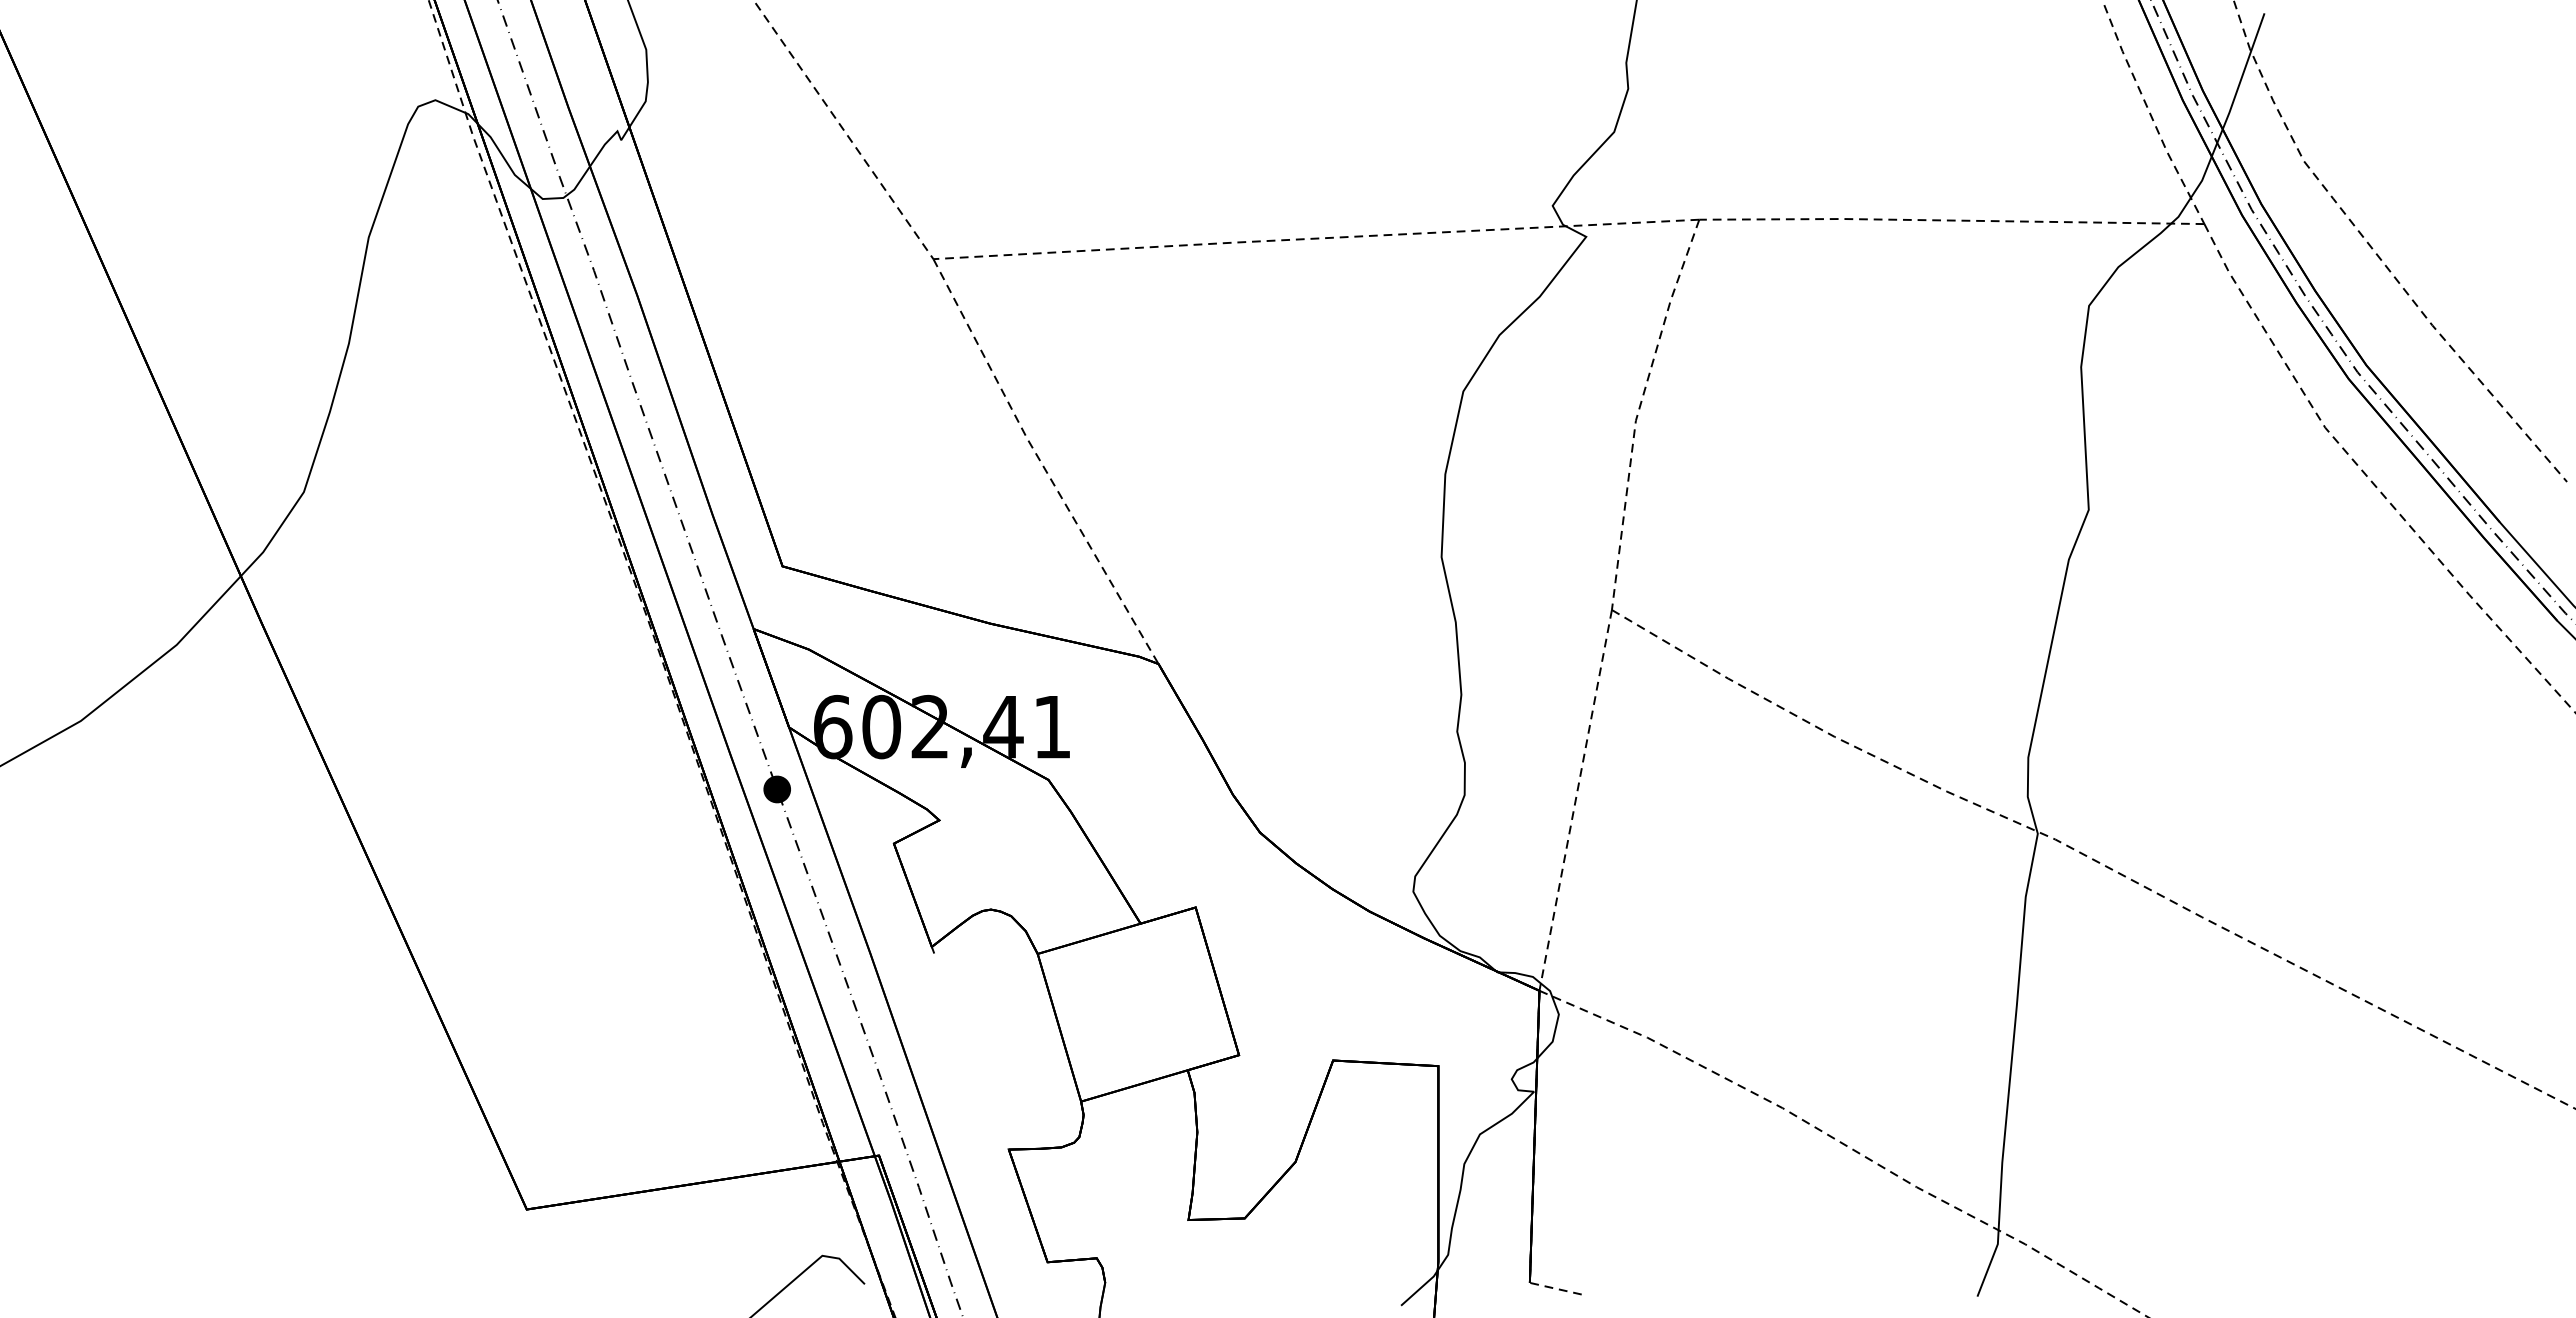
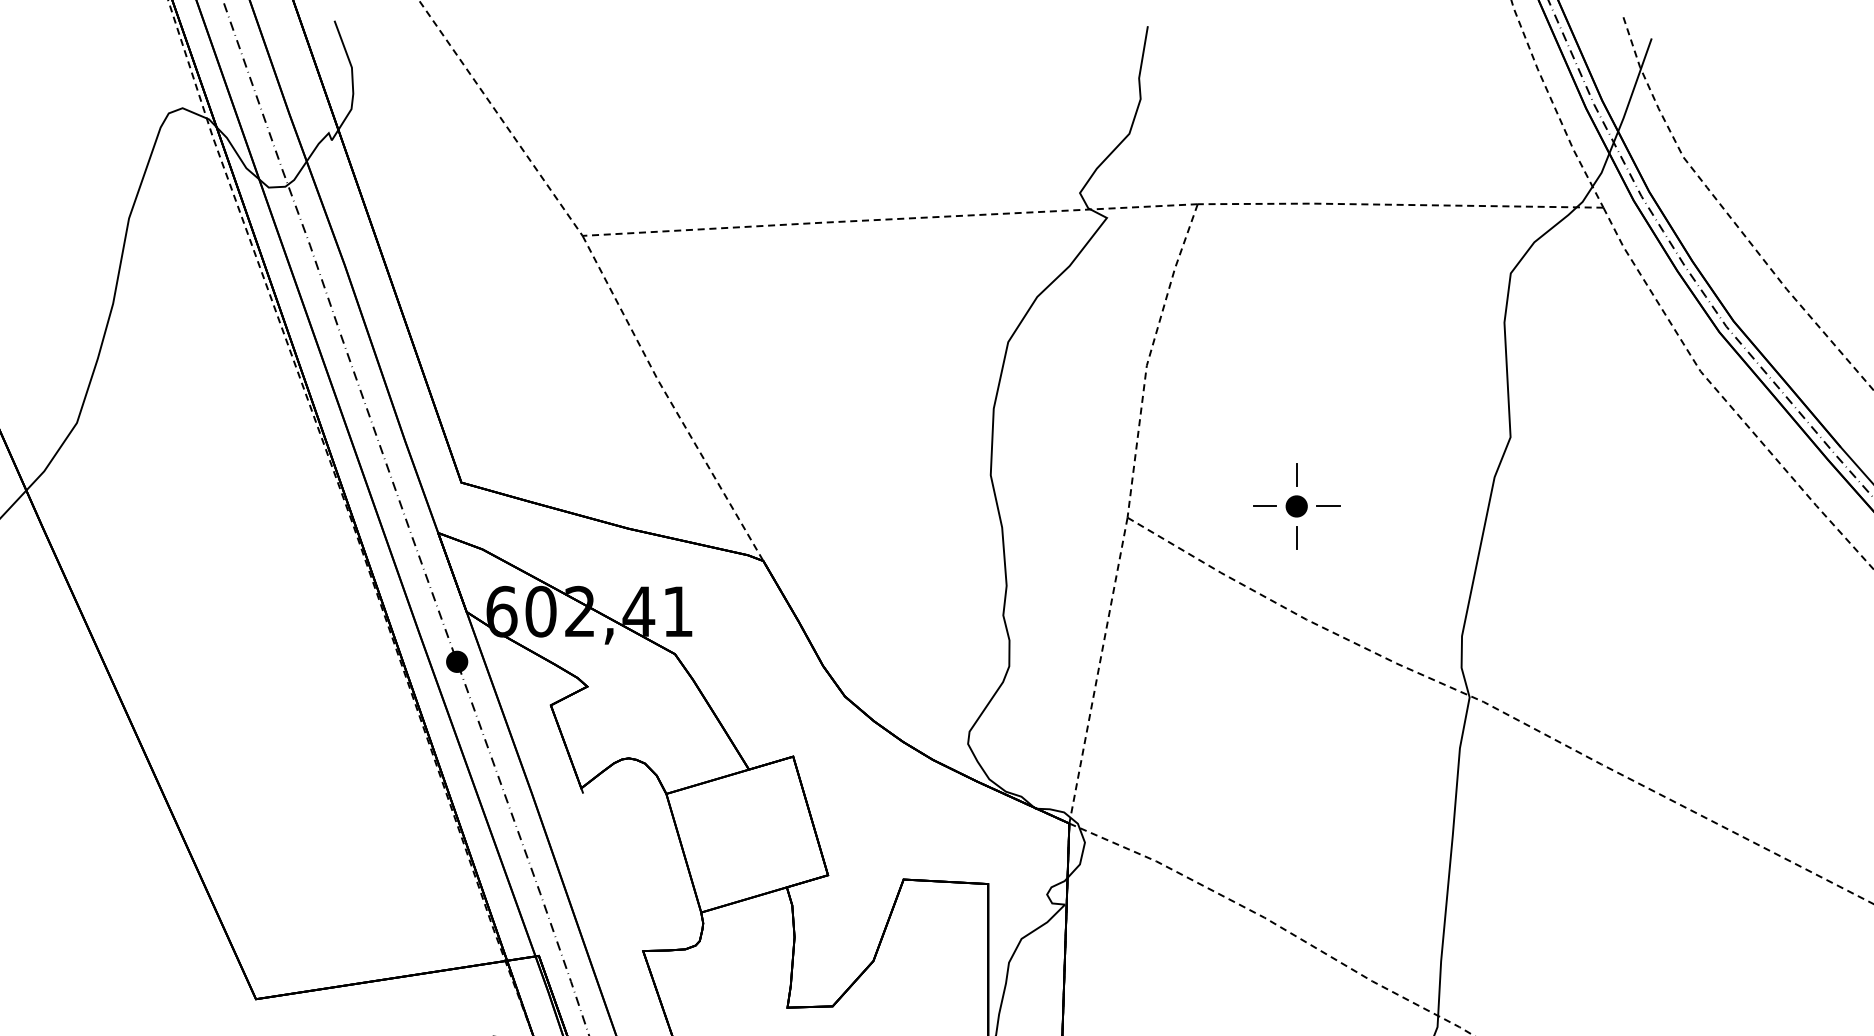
part: (1822, 595) -> (1296, 506), added

